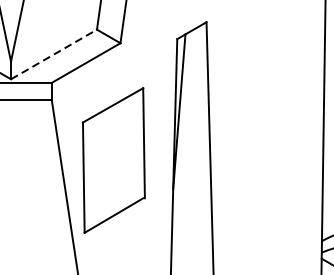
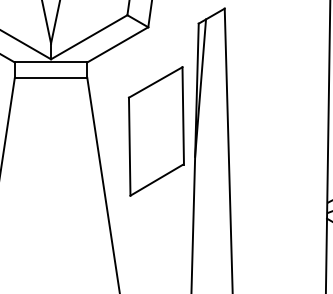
line: (54, 54) -> (89, 37), dashed -> solid
part: (113, 160) -> (156, 131), moved

